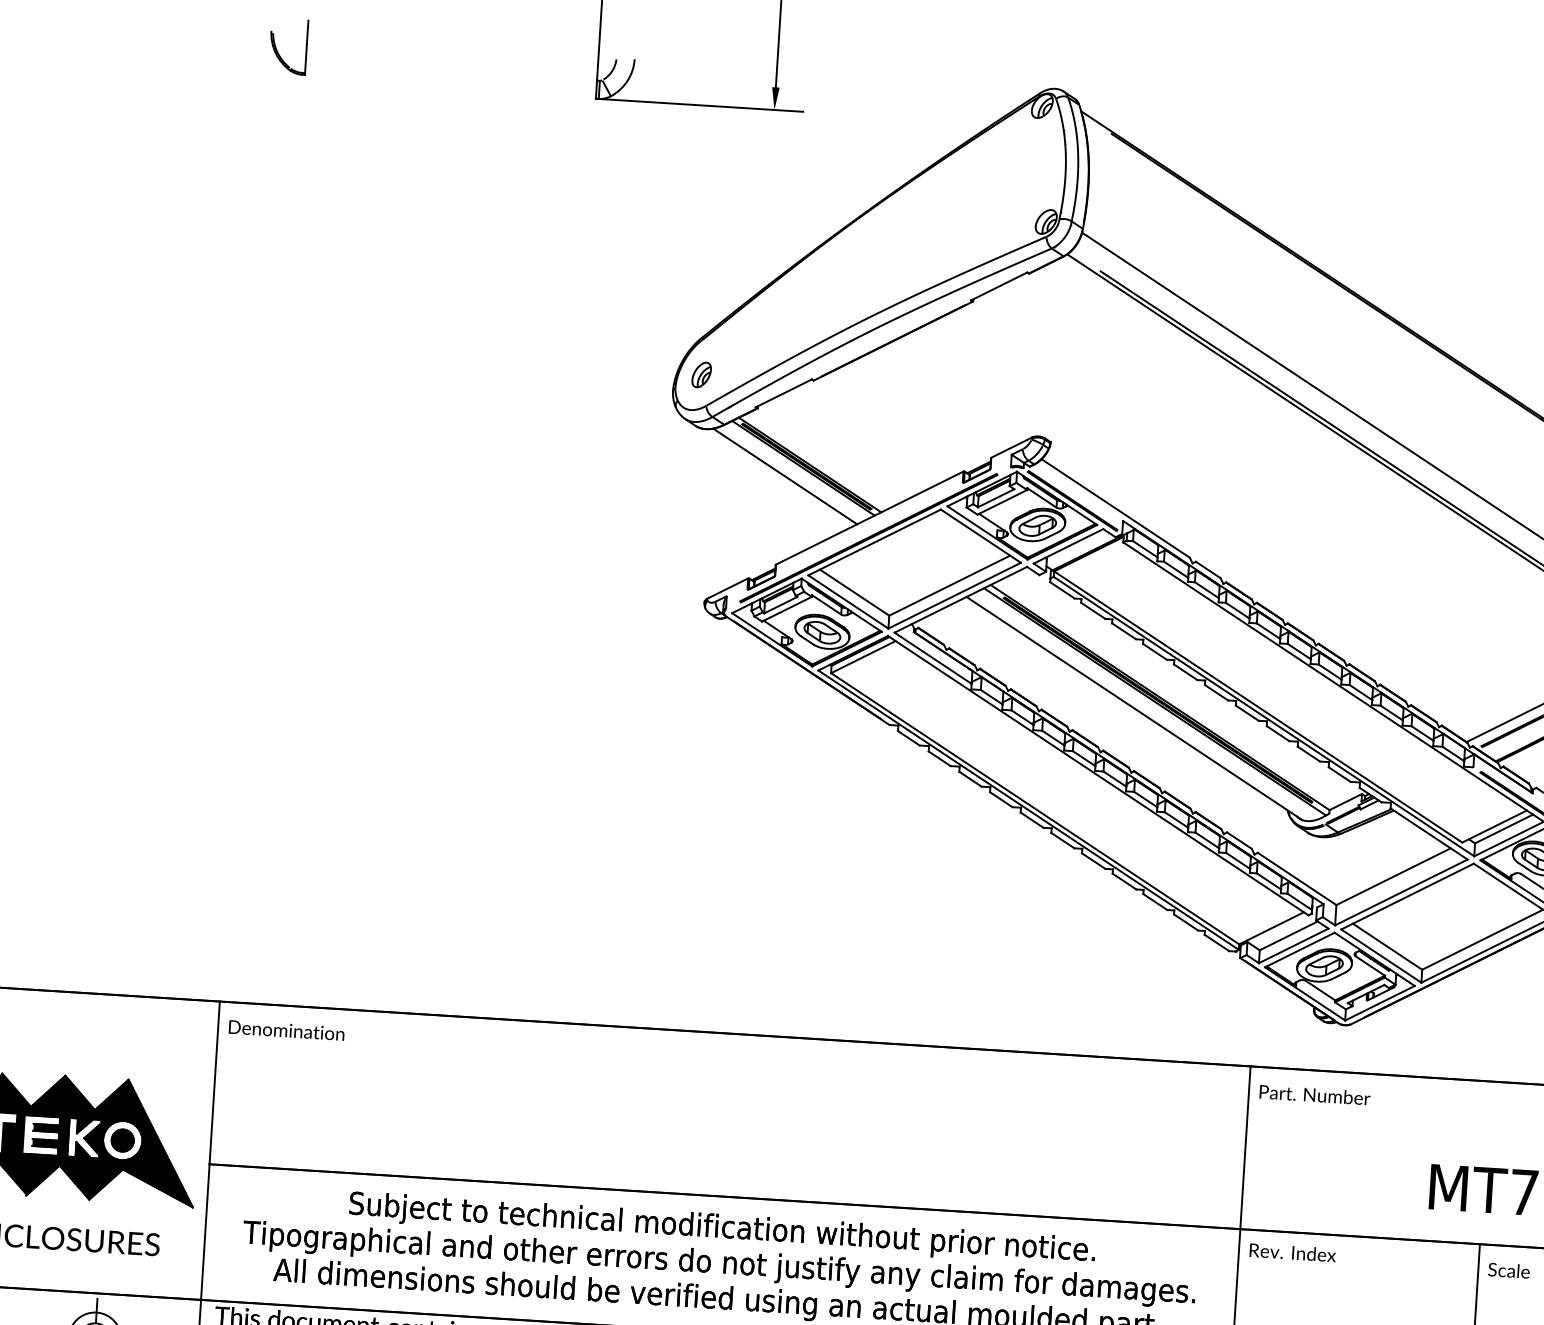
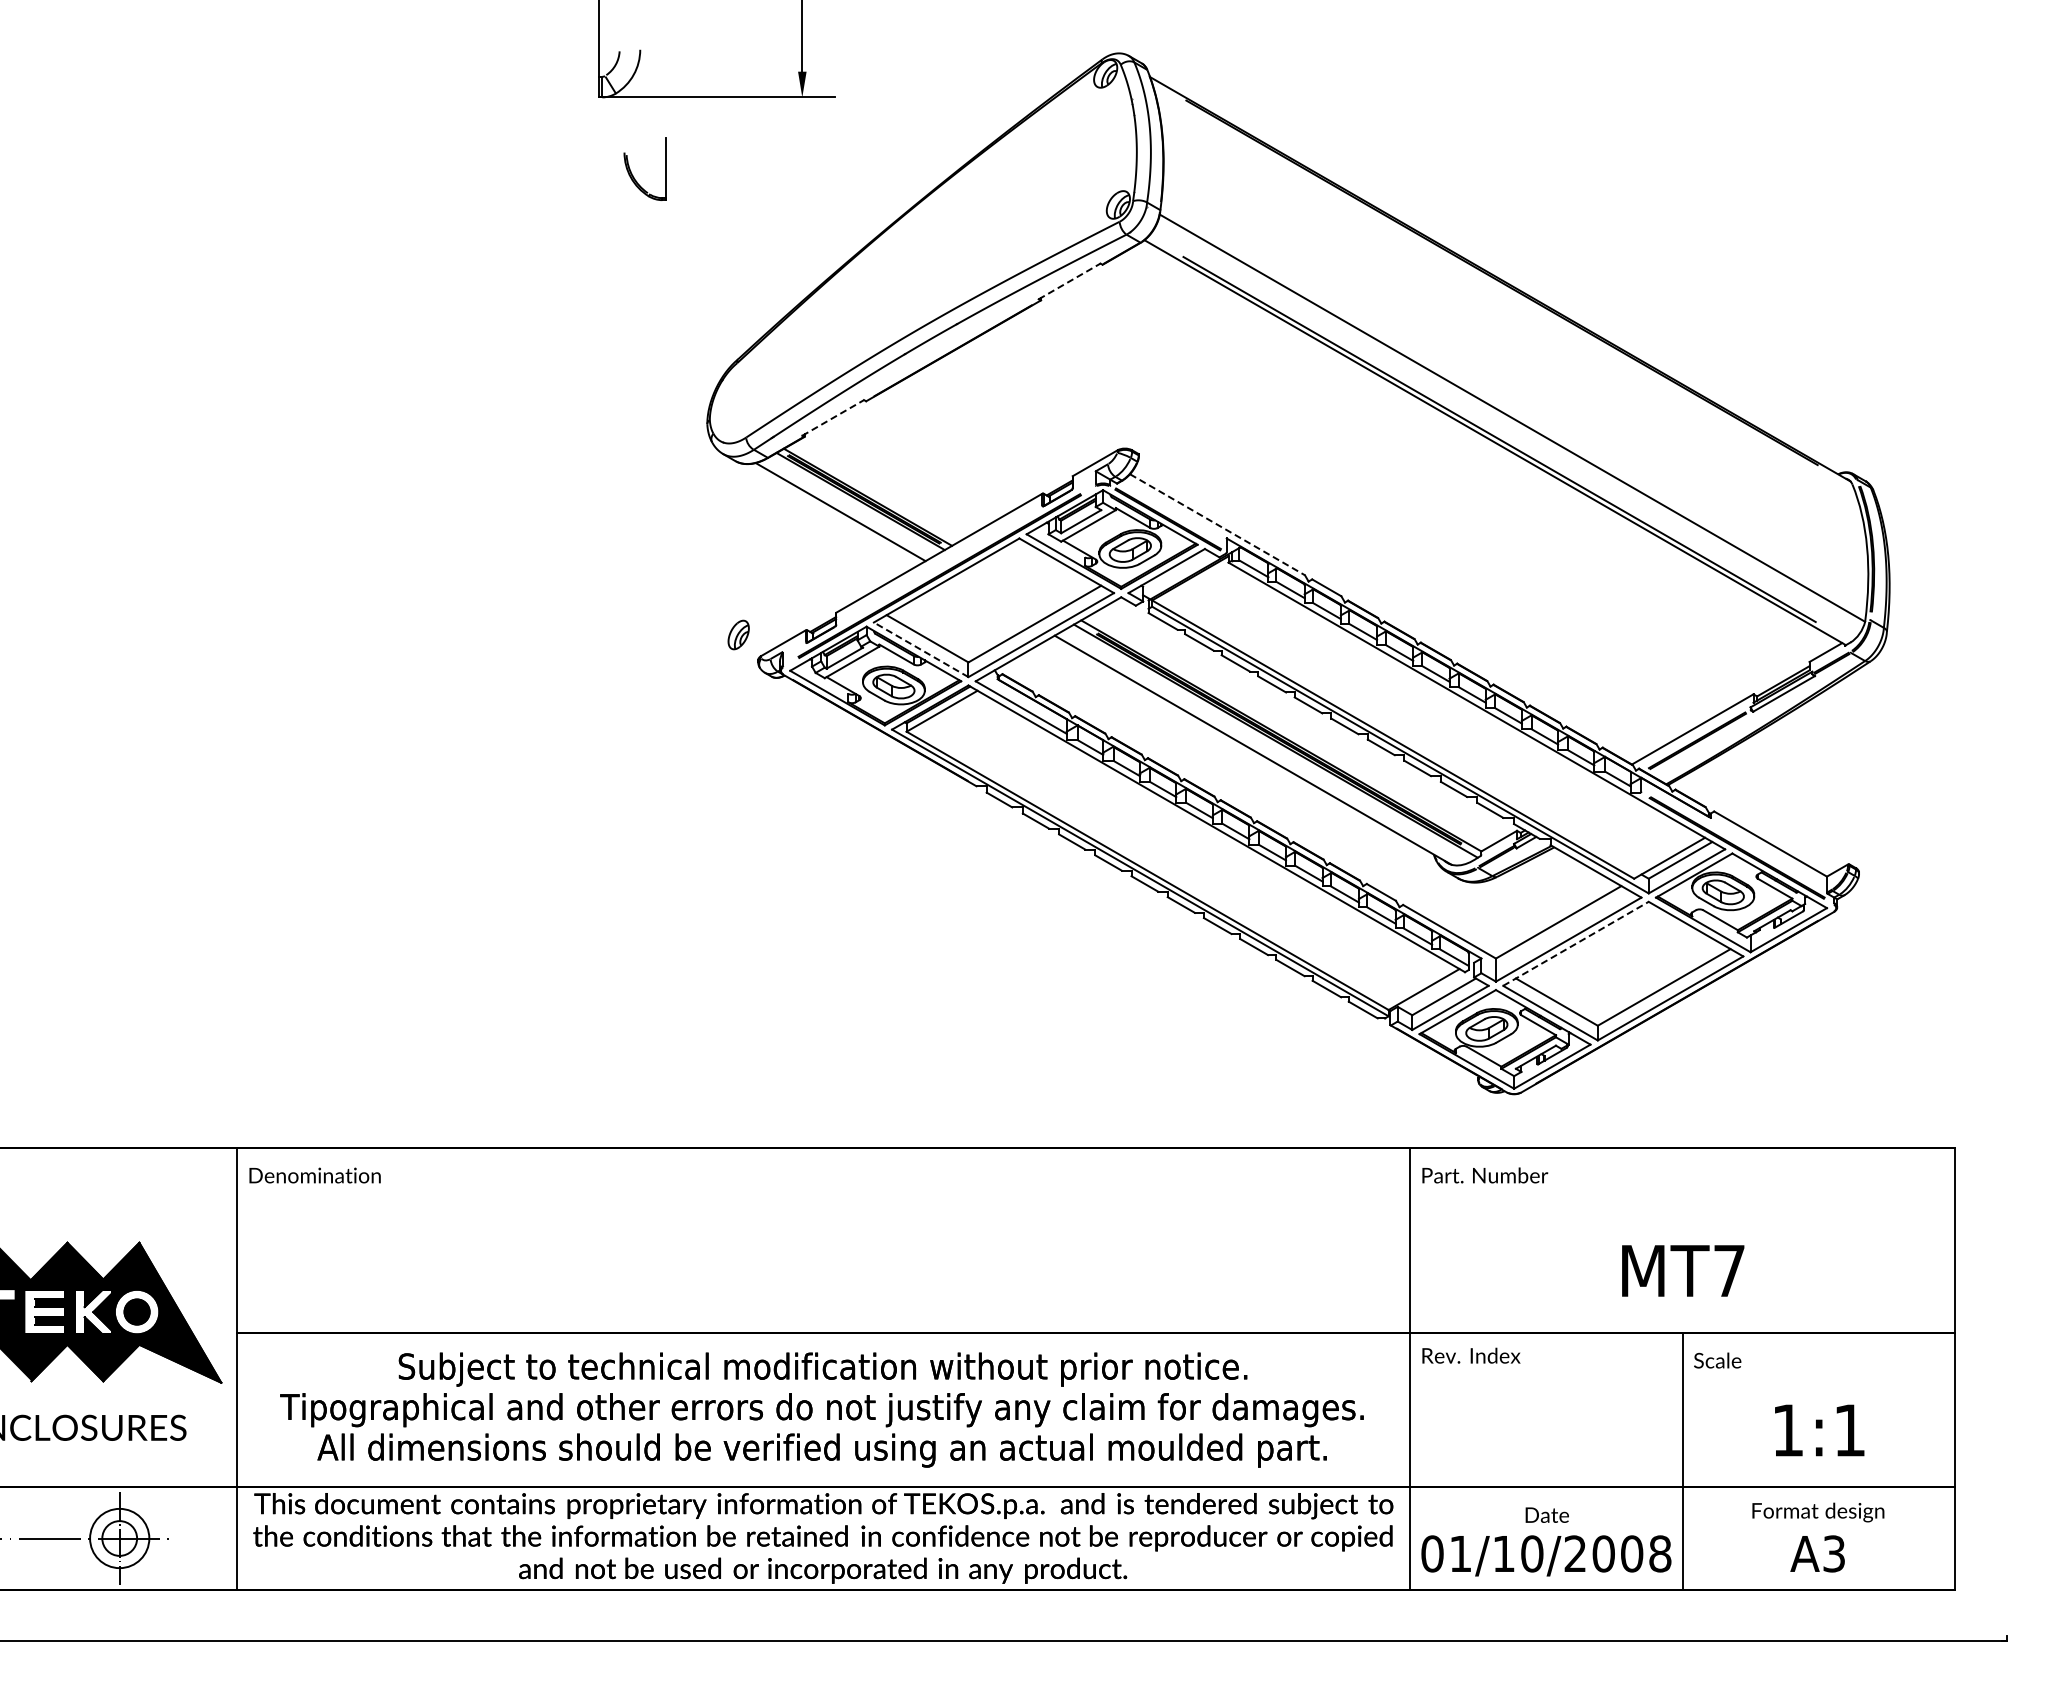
part: (277, 49) -> (632, 173), moved
line: (999, 286) -> (1069, 281), solid -> dashed
part: (701, 374) -> (738, 634), moved
line: (784, 392) -> (833, 417), solid -> dashed
line: (1115, 508) -> (1217, 524), solid -> dashed
line: (848, 601) -> (921, 649), solid -> dashed
line: (1408, 896) -> (1576, 943), solid -> dashed

